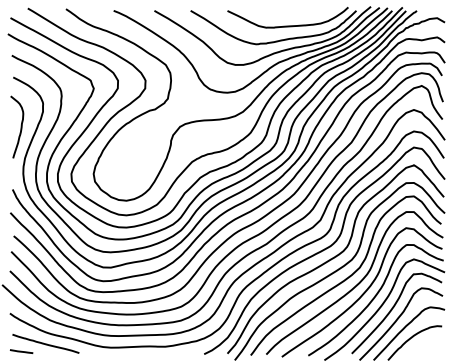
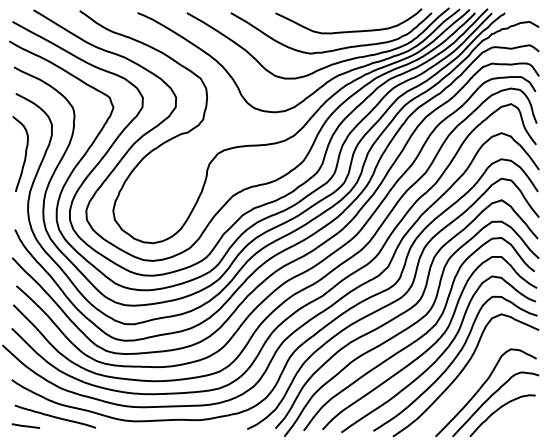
curve: (393, 309) -> (476, 374), removed

